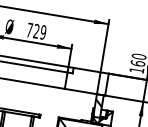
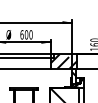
text: (36, 30) -> (26, 34), 729 -> 600
hatch: (85, 81) -> (63, 61), added

